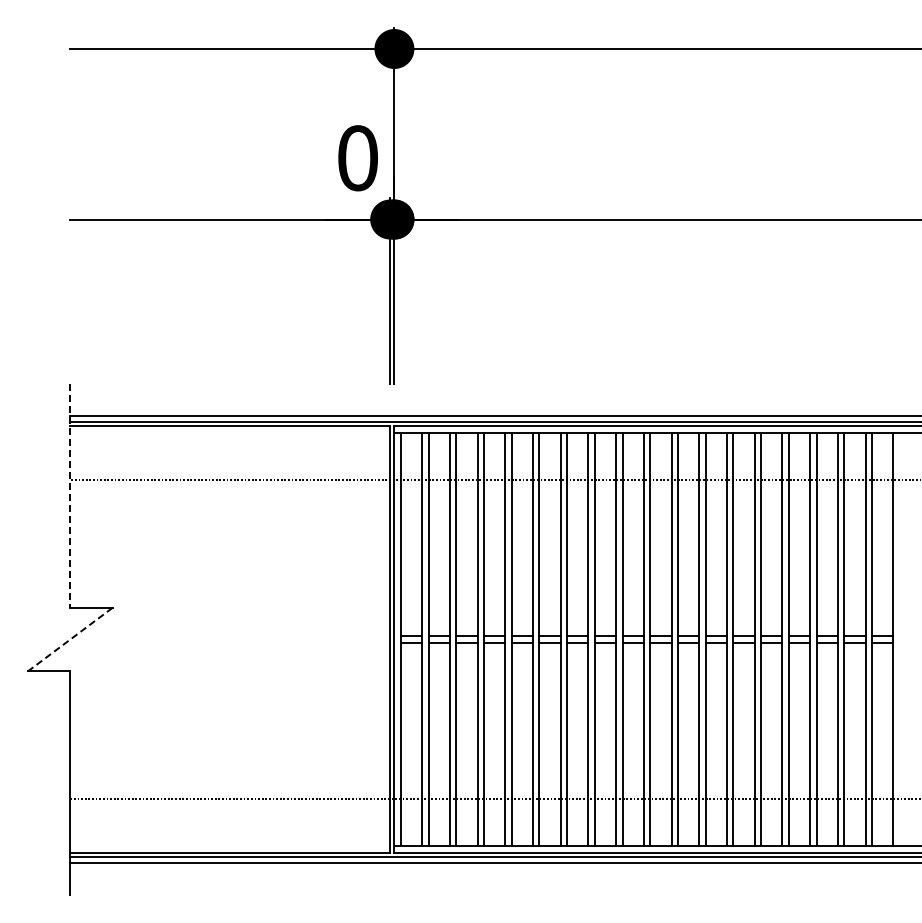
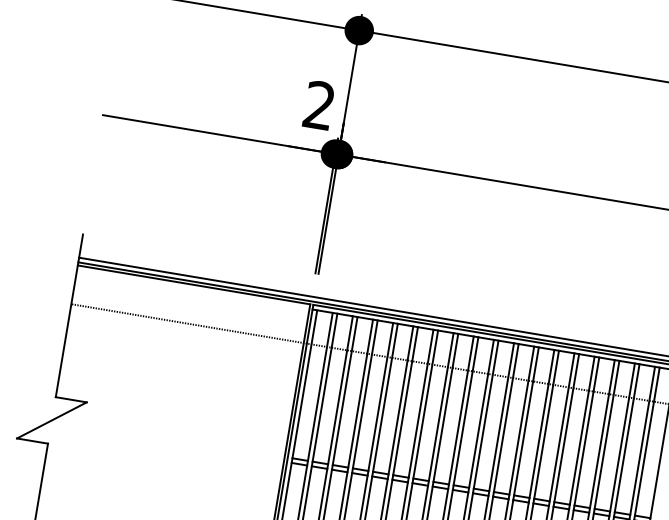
text: (357, 158) -> (319, 105), 0 -> 2
line: (70, 495) -> (69, 315), dashed -> solid
line: (70, 639) -> (51, 420), dashed -> solid

